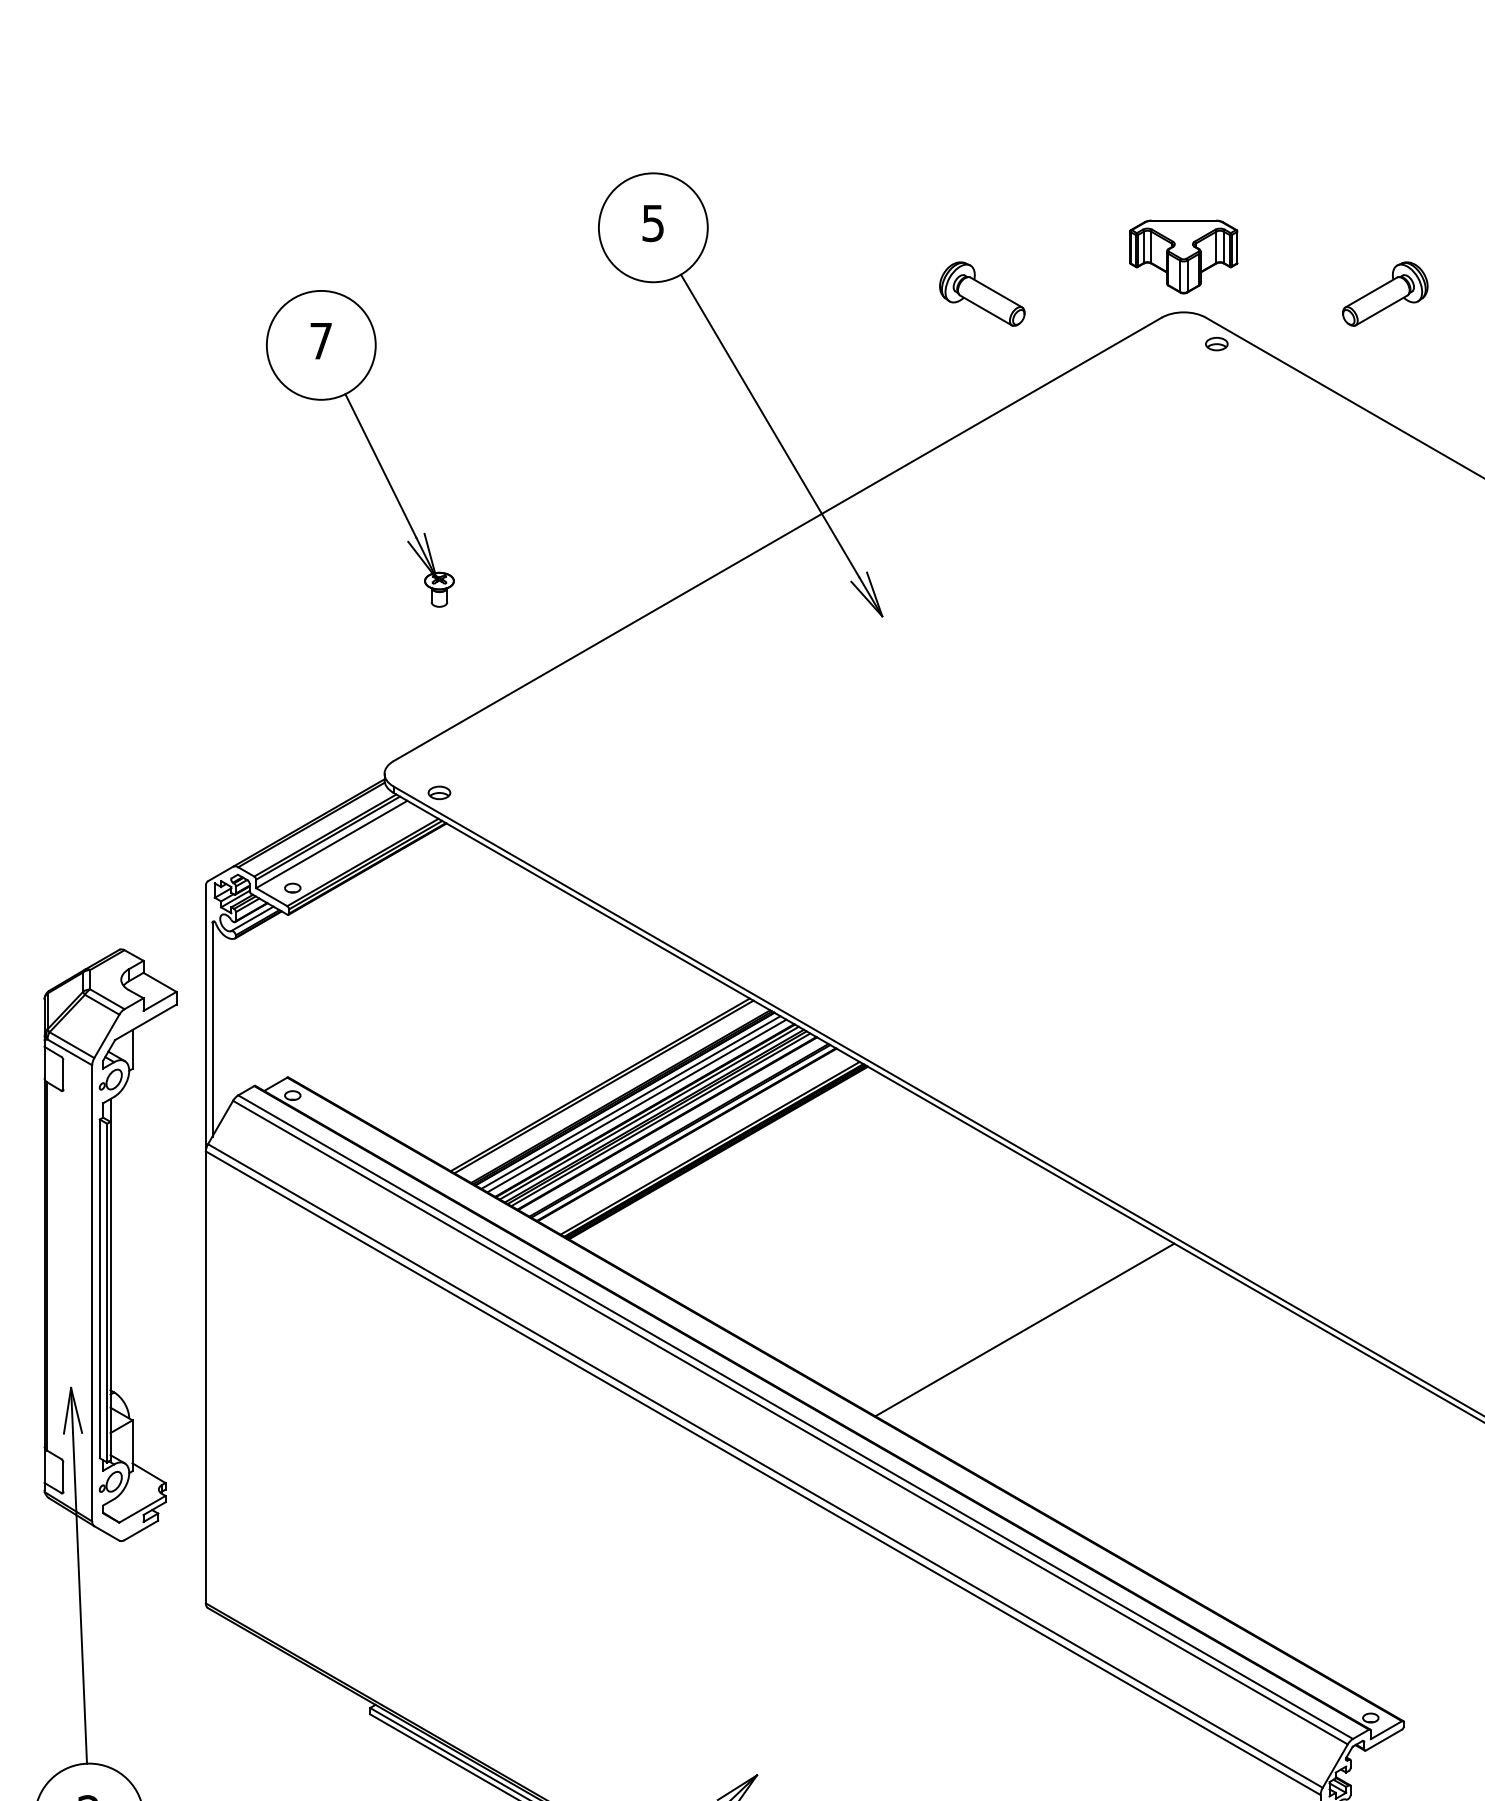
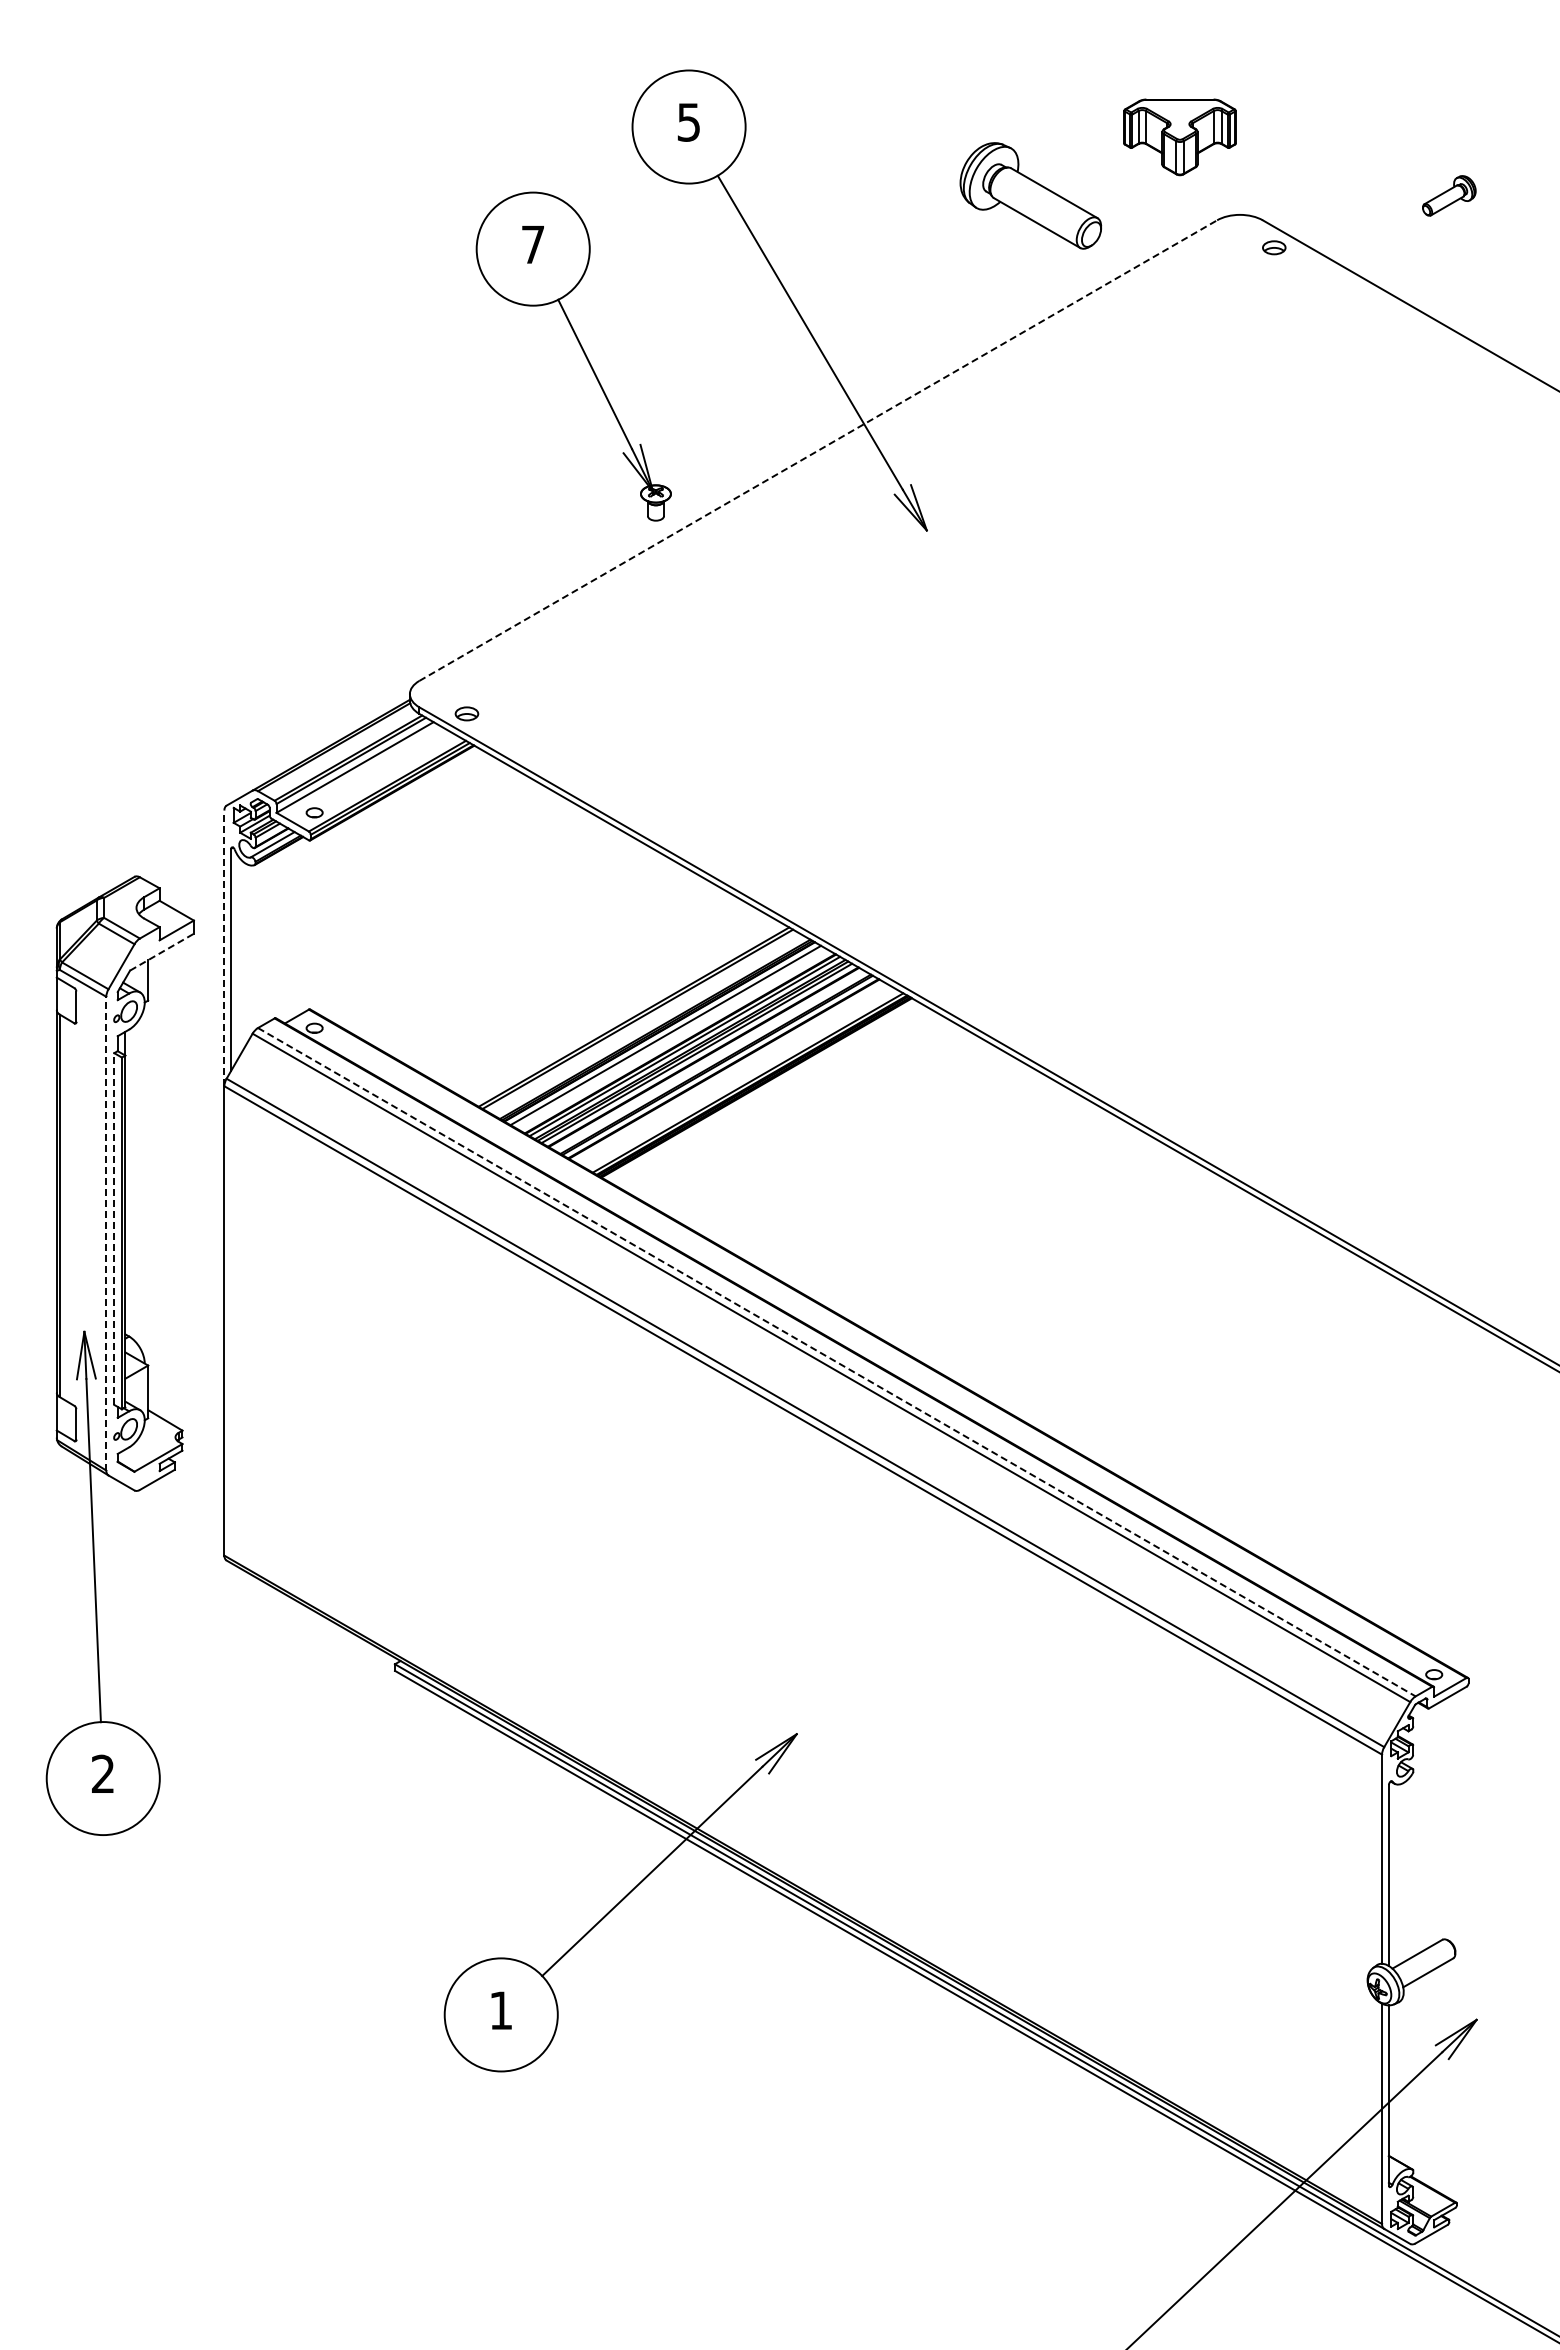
part: (1183, 257) -> (1179, 137), moved
part: (982, 293) -> (1030, 195), size x1.6
part: (1385, 293) -> (1449, 195), size x0.6
part: (368, 443) -> (582, 351), moved
line: (777, 539) -> (818, 450), solid -> dashed
line: (206, 1018) -> (224, 948), solid -> dashed
line: (145, 1022) -> (161, 952), solid -> dashed
line: (636, 1105) -> (671, 1038), removed
line: (100, 1289) -> (114, 1229), solid -> dashed
line: (92, 1293) -> (106, 1233), solid -> dashed
line: (1024, 1329) -> (1074, 1271), removed
line: (796, 1417) -> (837, 1362), solid -> dashed

